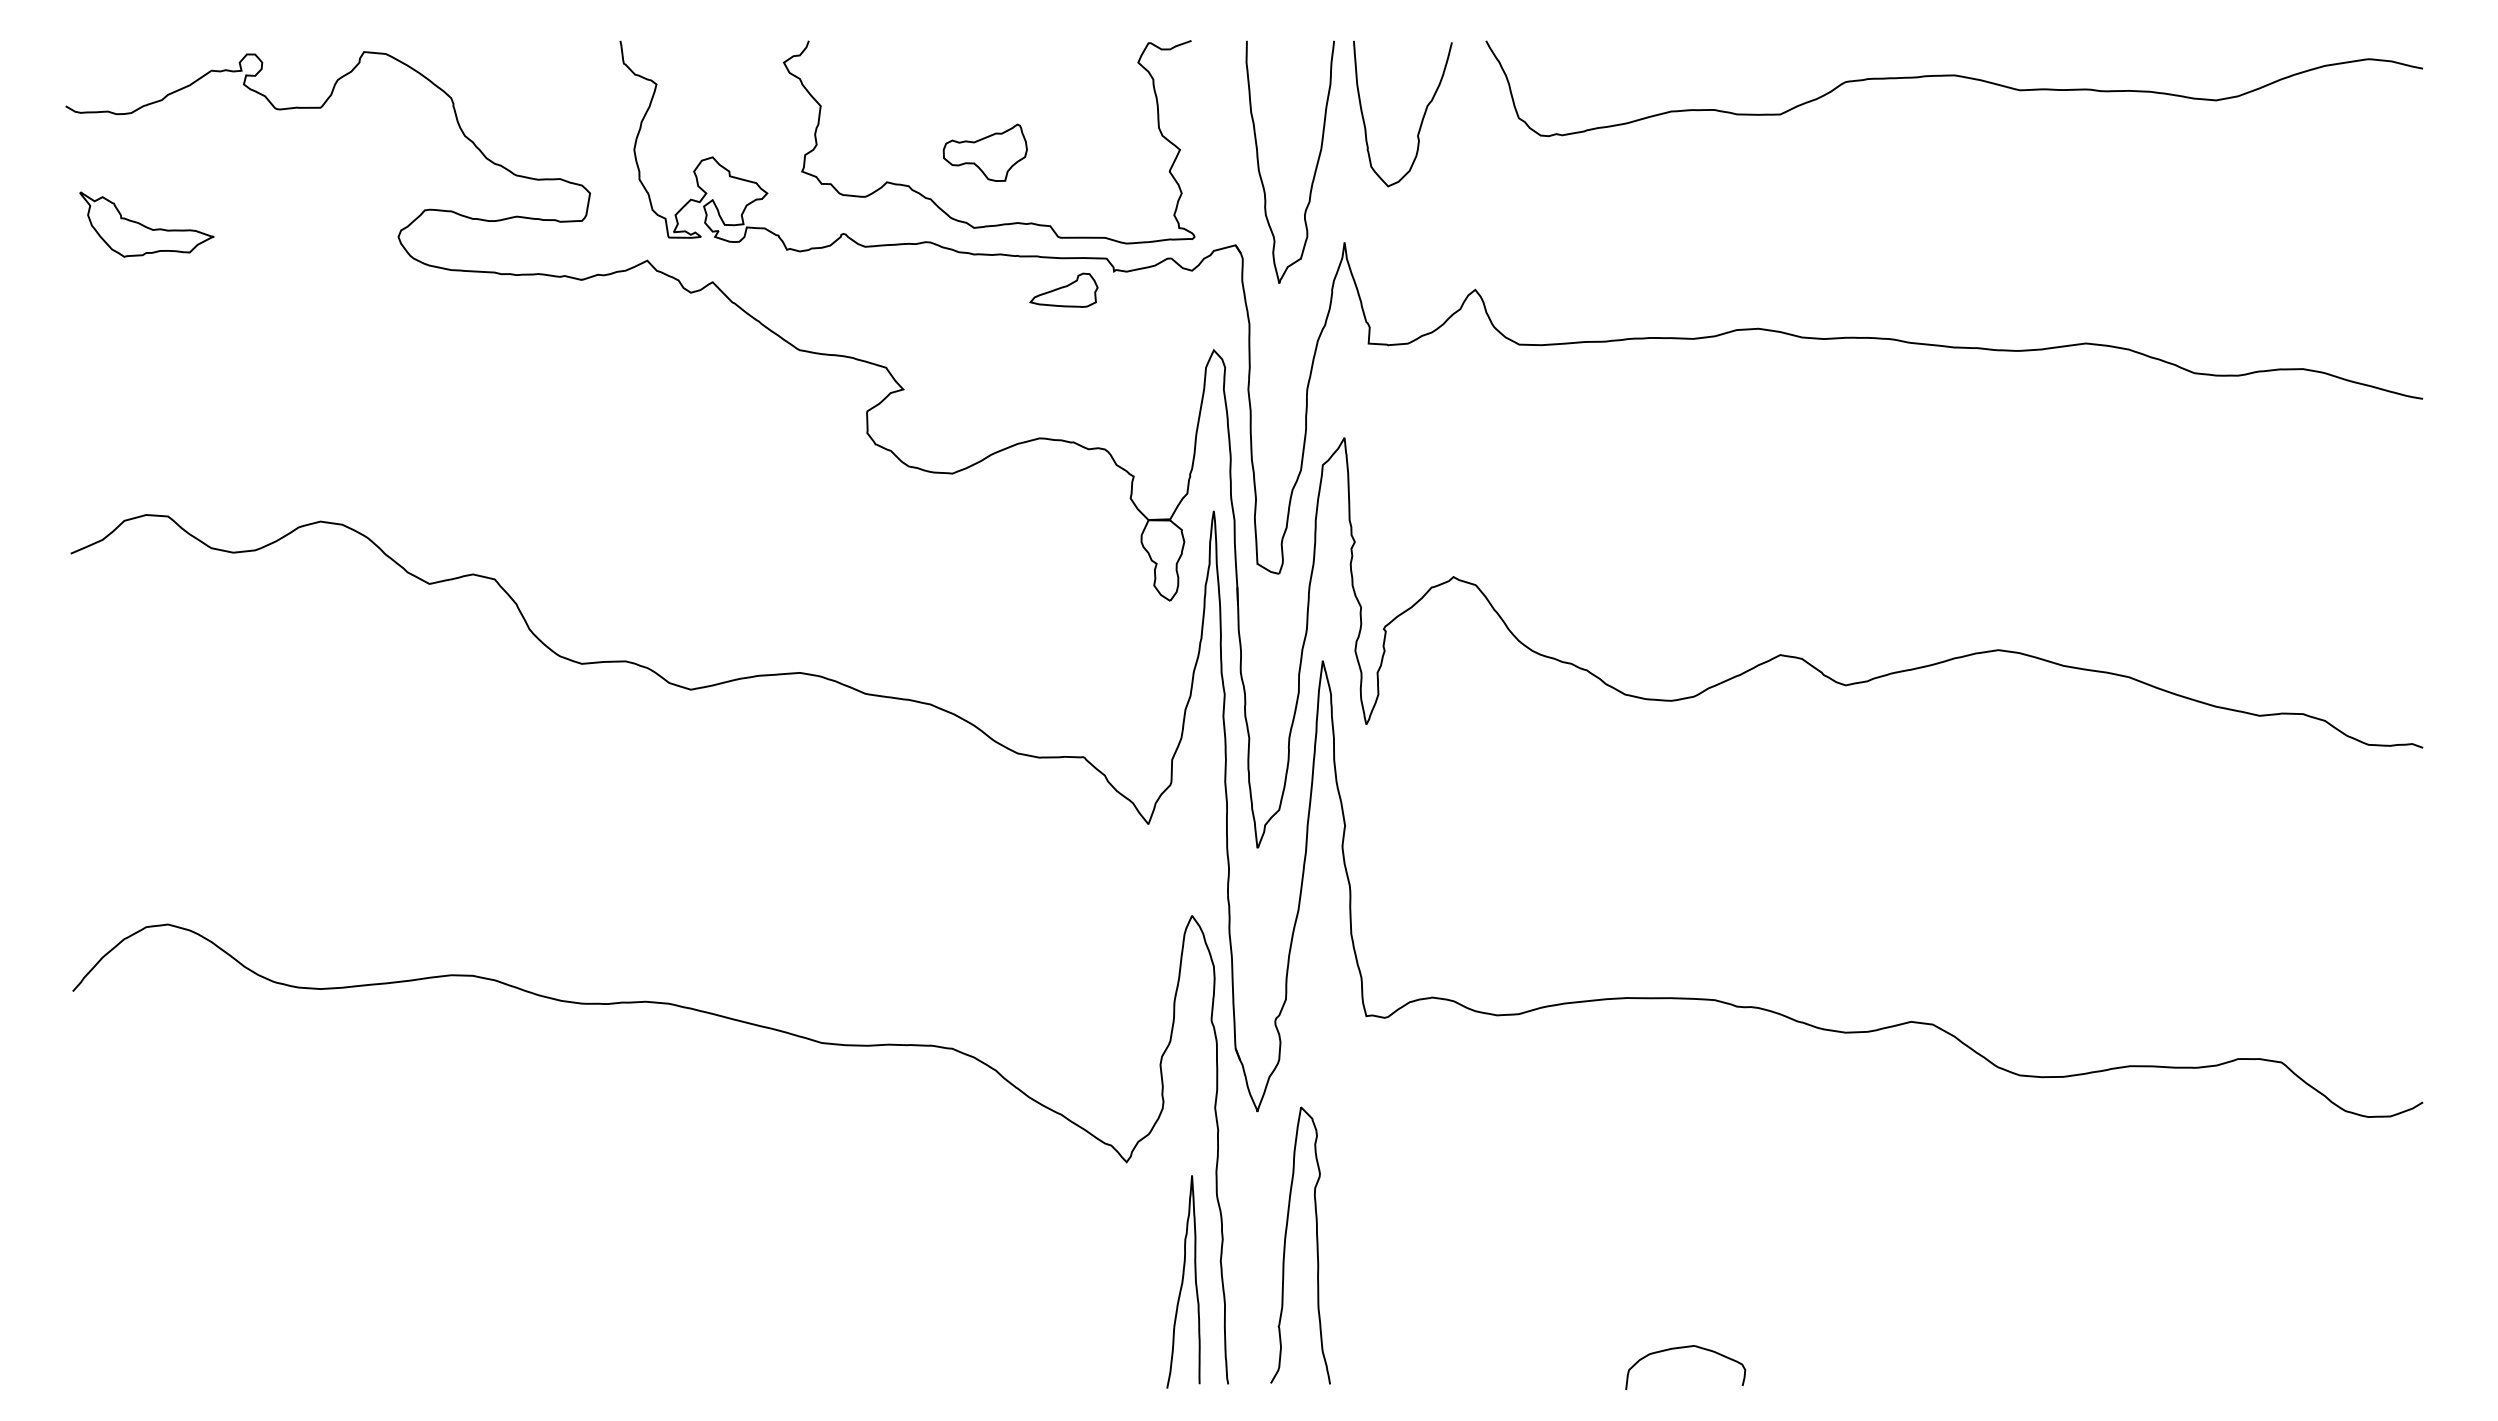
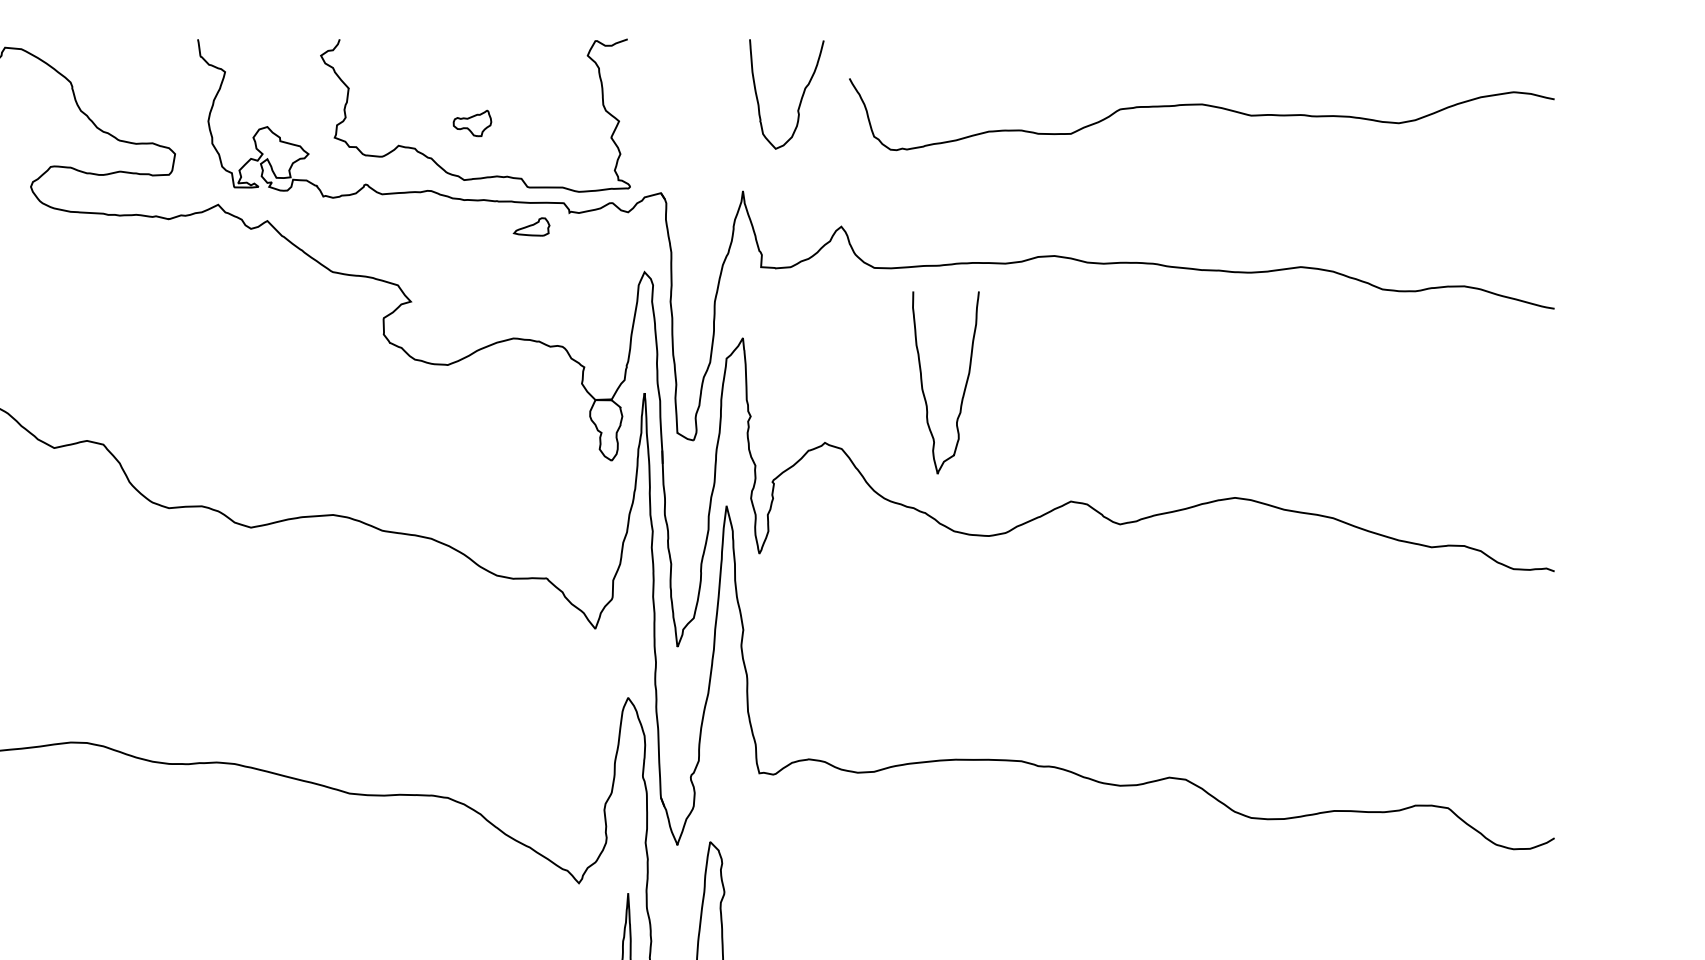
curve: (1953, 76) -> (1201, 105), moved
part: (984, 152) -> (471, 123), size x0.6
part: (1314, 170) -> (964, 389), moved
part: (1063, 289) -> (531, 226), size x0.7

